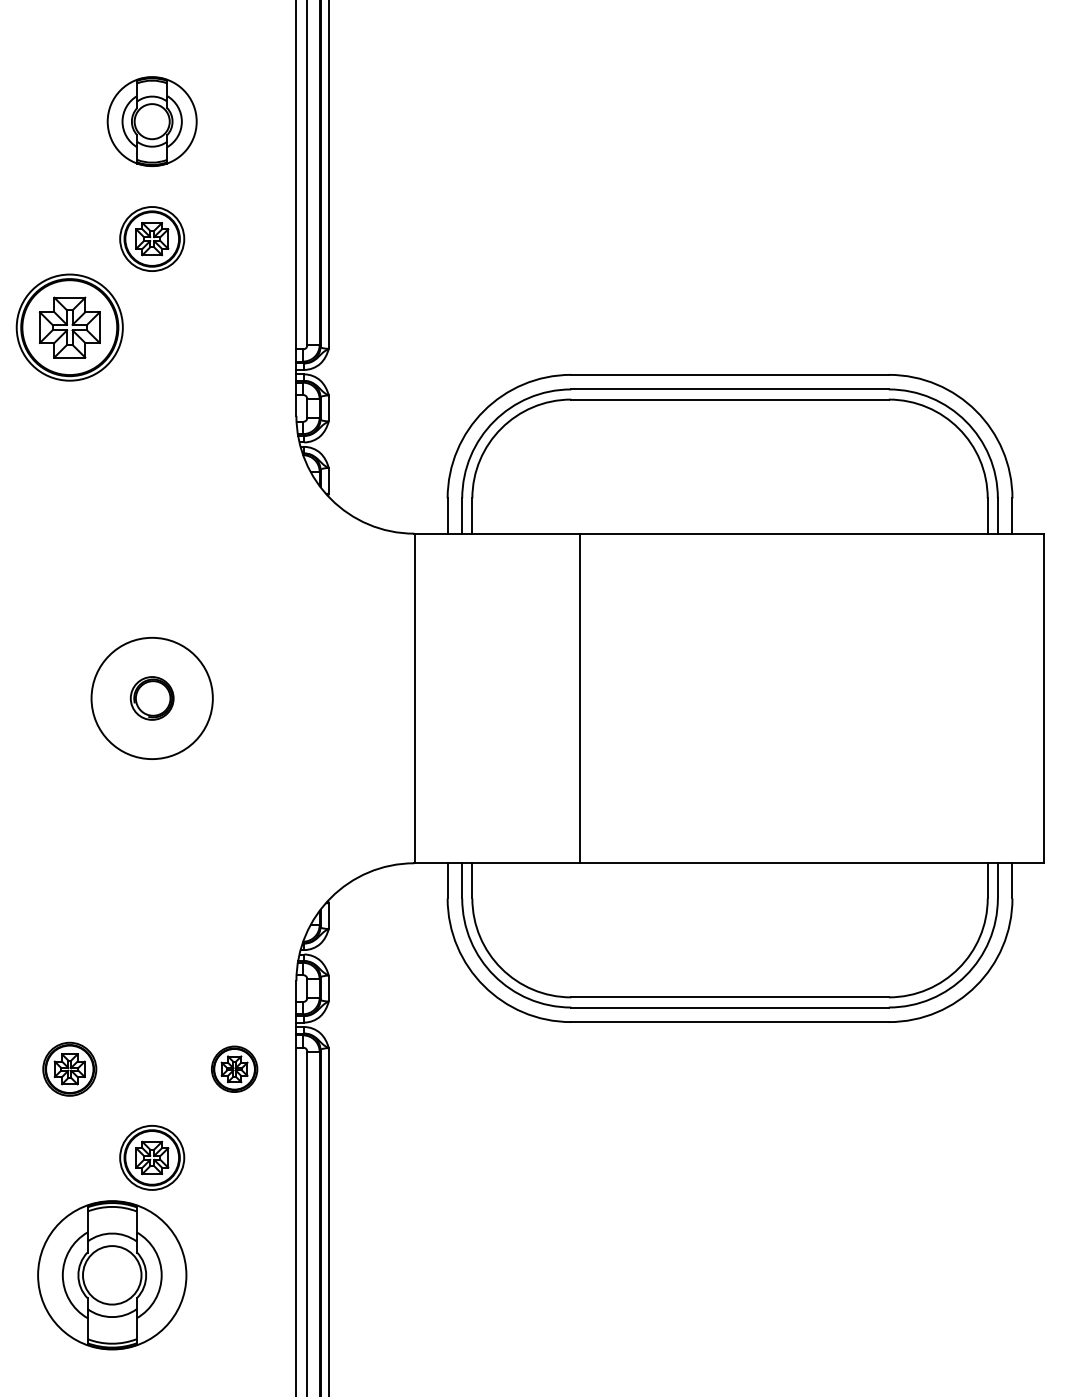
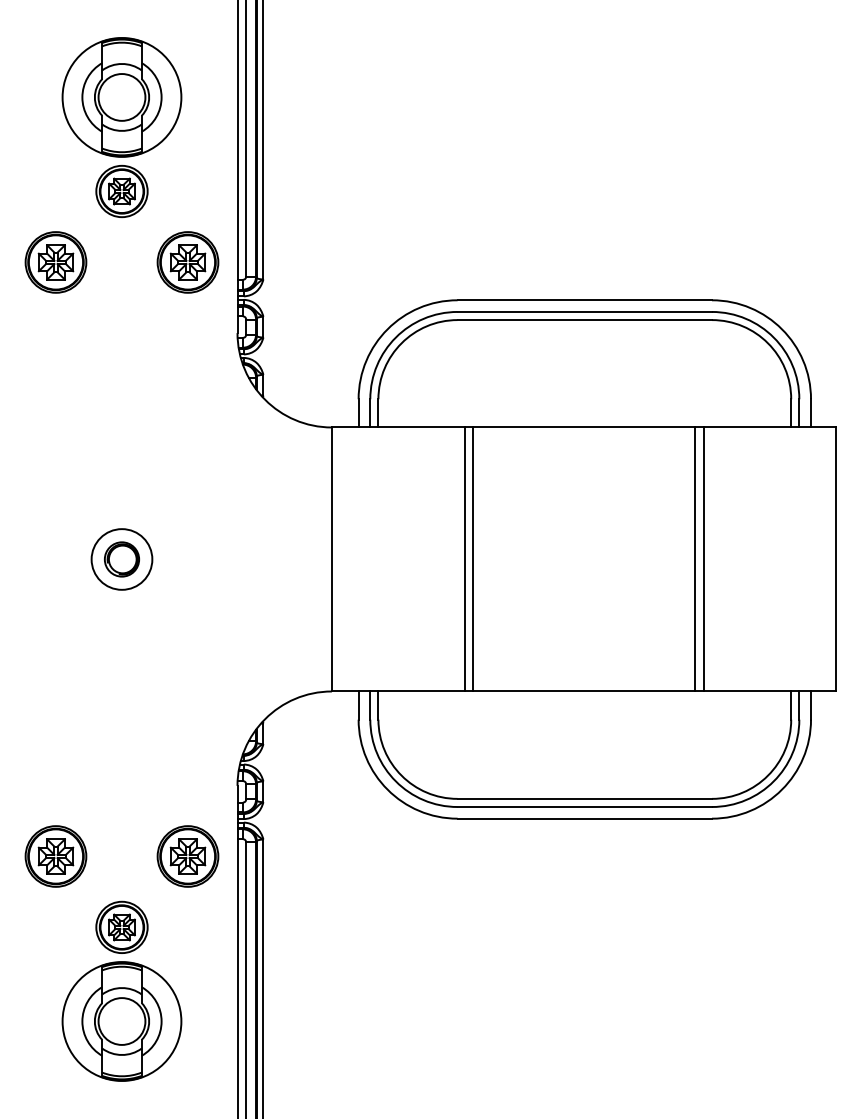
part: (151, 121) -> (121, 97), size x1.67
part: (69, 327) -> (55, 262), size x0.71
part: (233, 327) -> (187, 262), added
circle: (151, 698) -> (121, 559), size x0.62
line: (591, 698) -> (473, 559), added
line: (868, 698) -> (695, 559), added
line: (878, 698) -> (703, 559), added
part: (69, 1069) -> (55, 856), size x1.43
part: (233, 1069) -> (187, 856), size x1.67
part: (111, 1275) -> (121, 1021), moved

